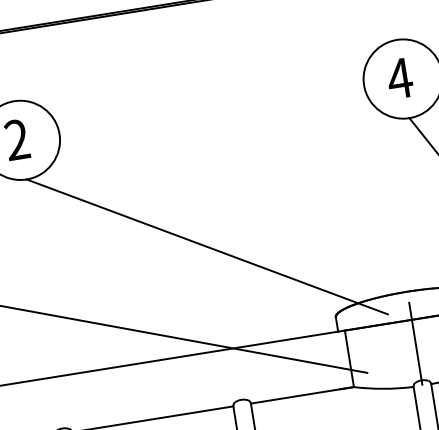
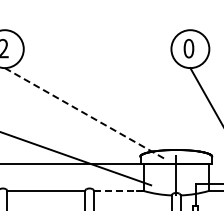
text: (399, 78) -> (188, 48), 4 -> 0
line: (208, 246) -> (85, 113), solid -> dashed
line: (301, 394) -> (118, 190), solid -> dashed

